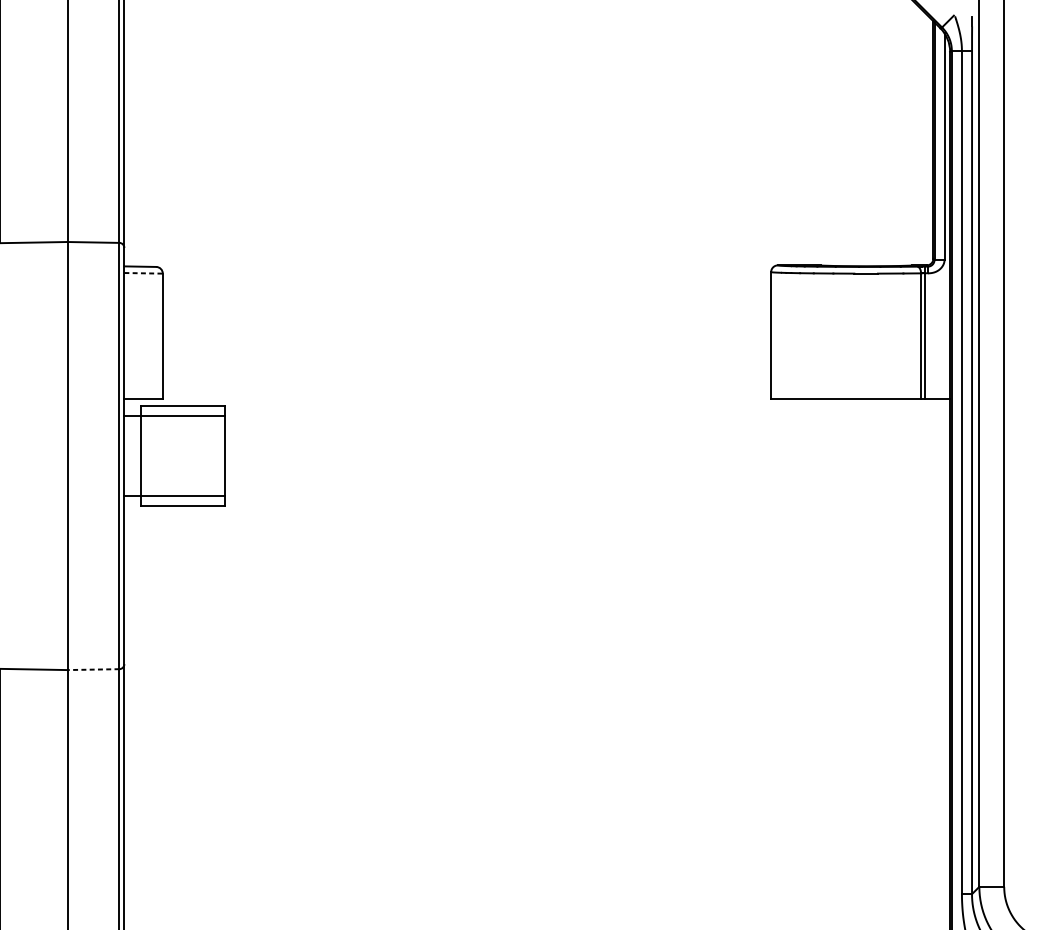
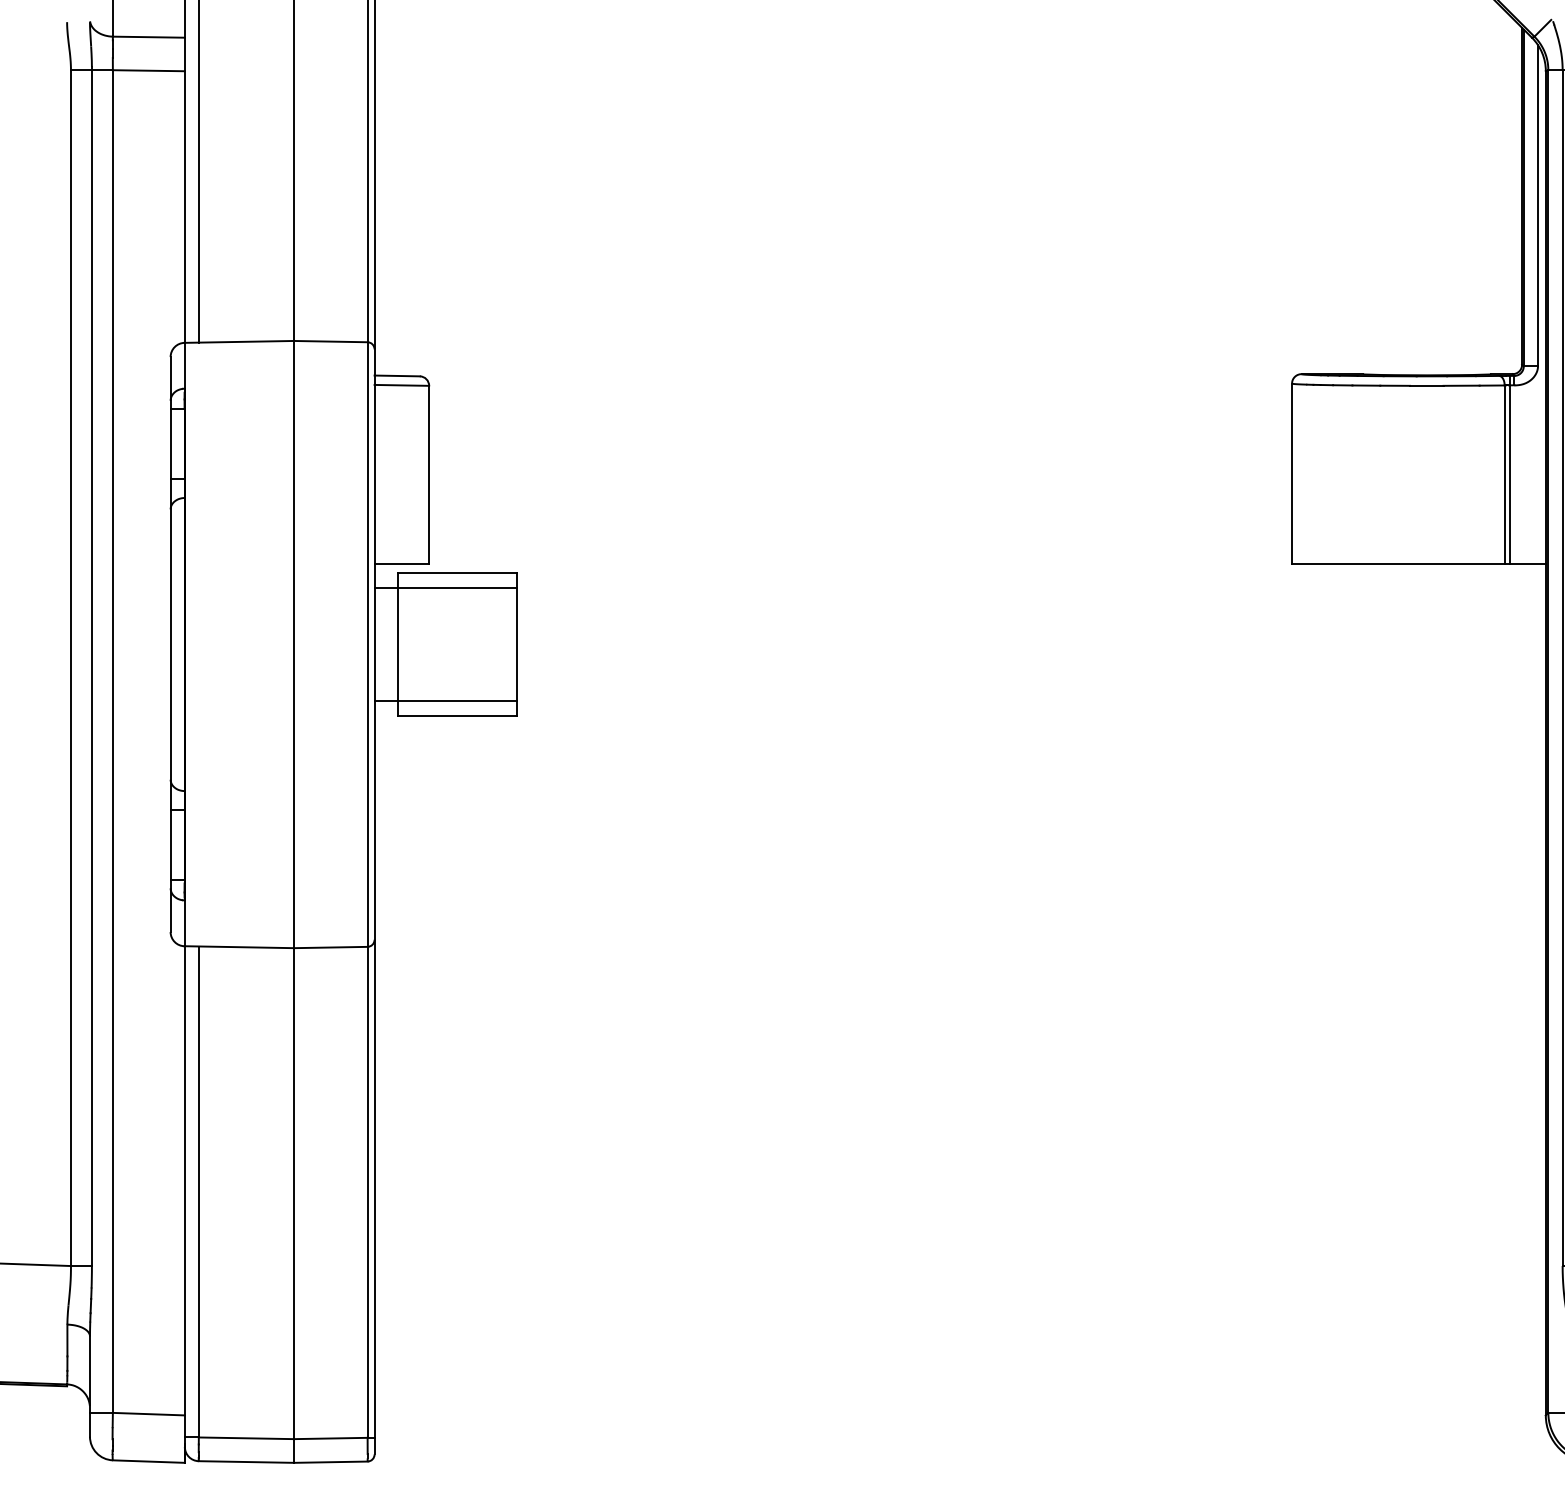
line: (144, 273) -> (402, 385), dashed -> solid
line: (93, 669) -> (330, 947), dashed -> solid

